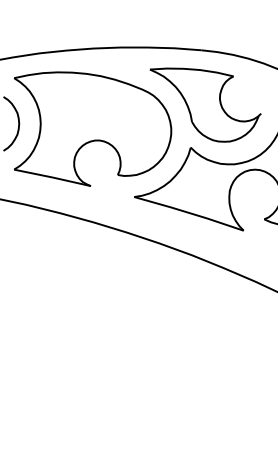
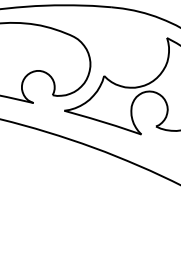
part: (205, 104) -> (114, 45), removed

